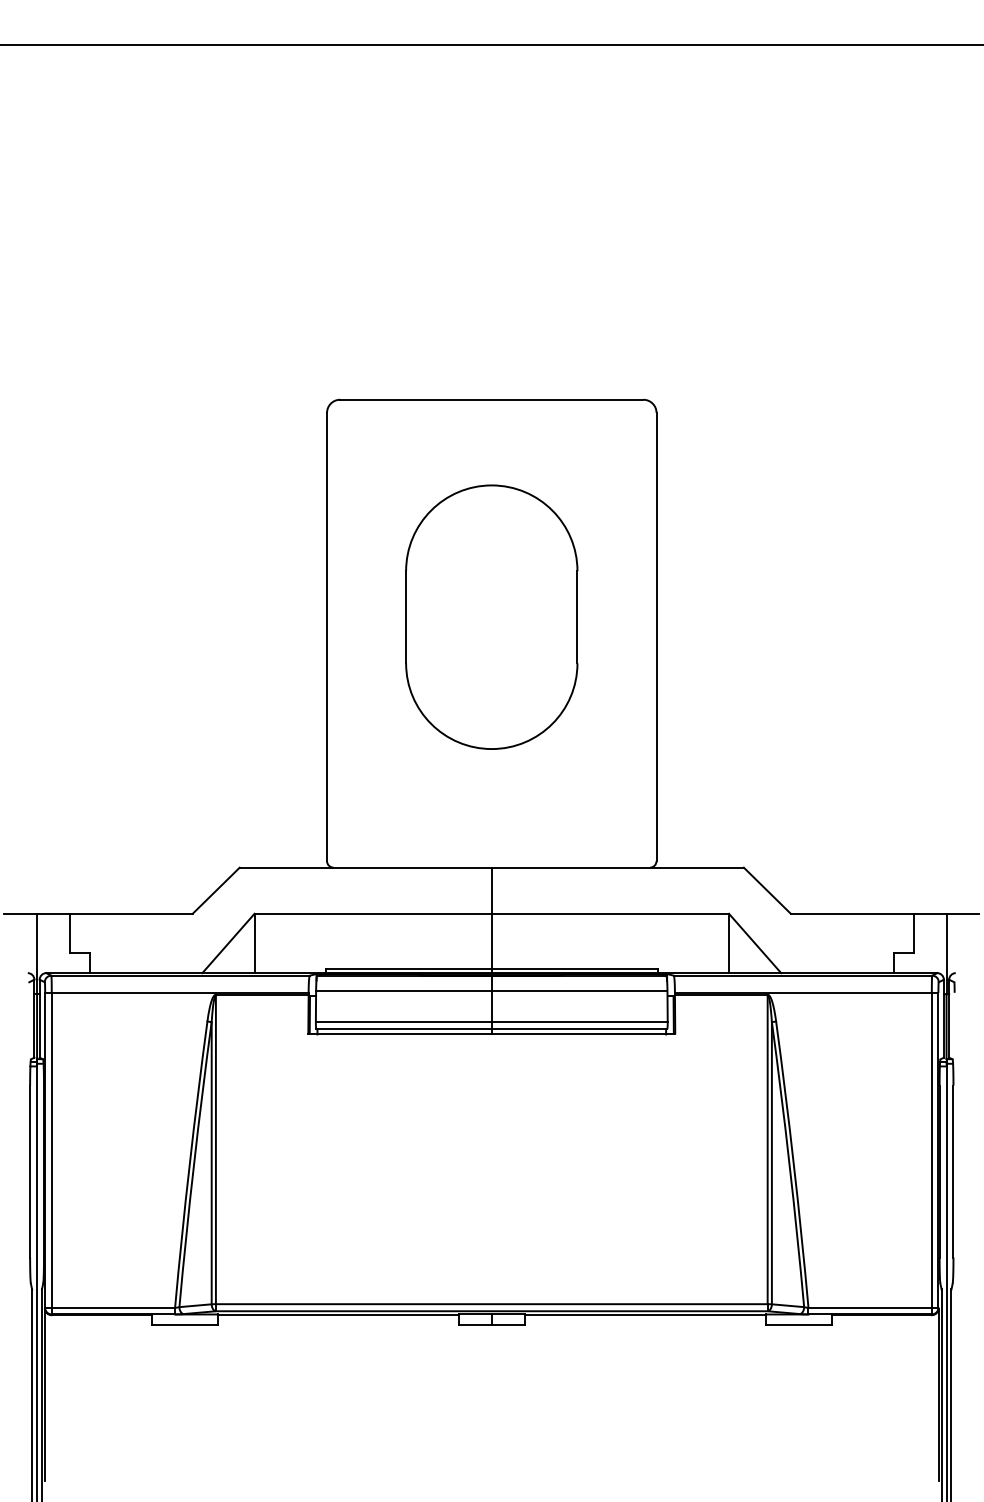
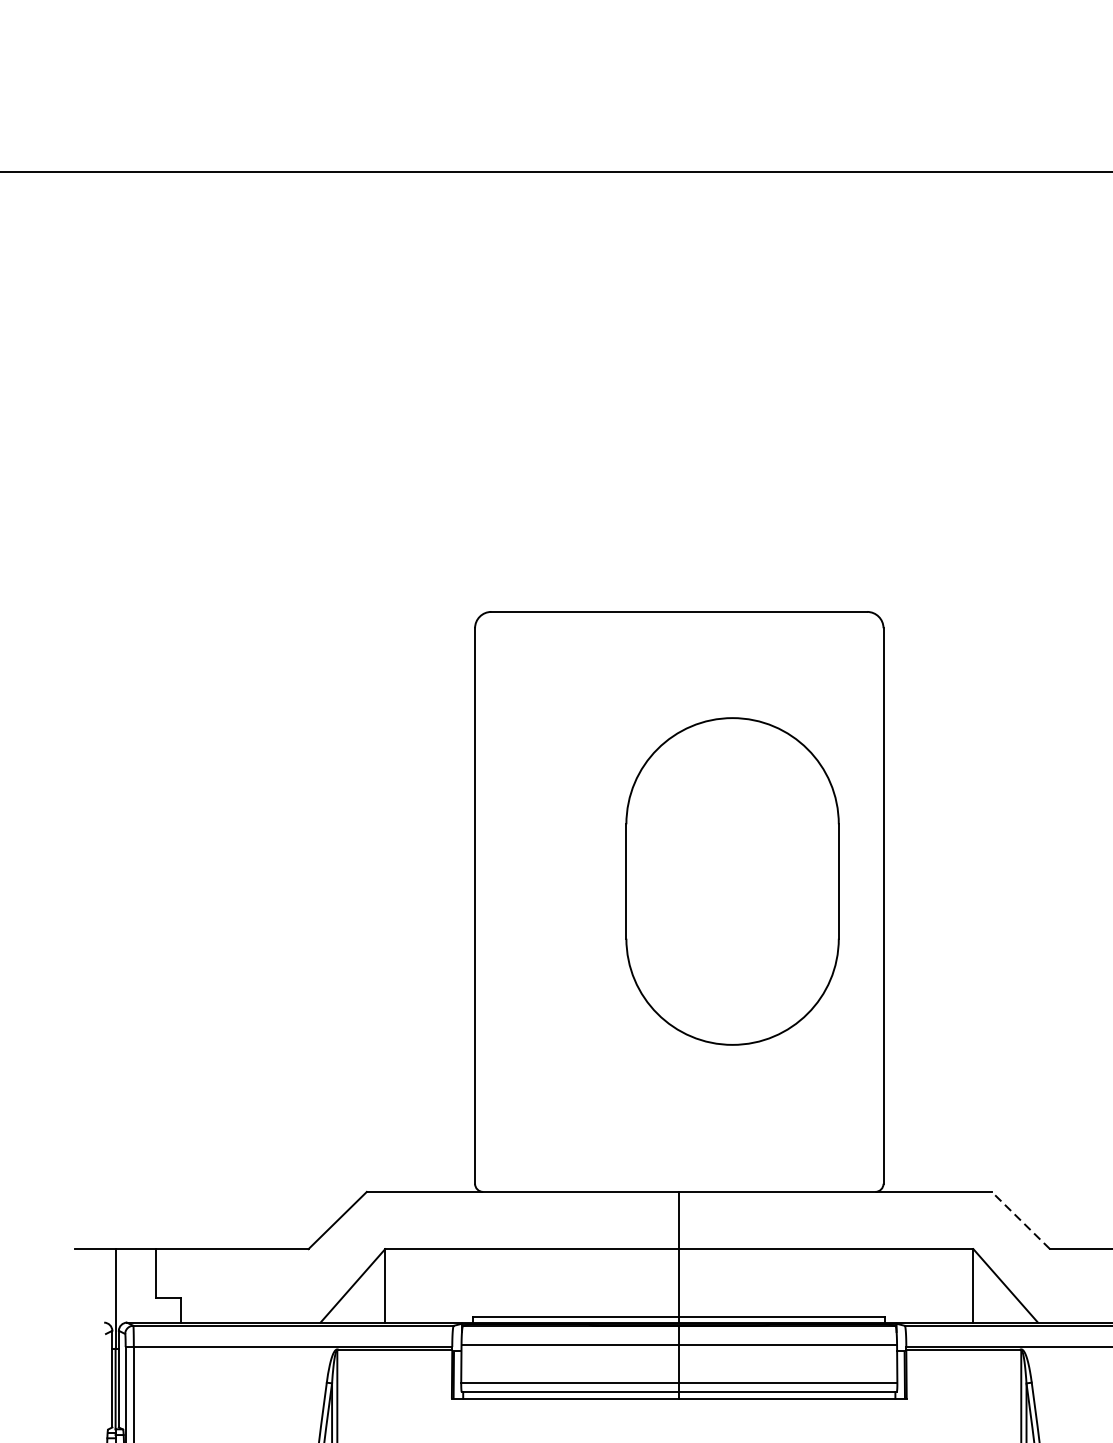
part: (491, 616) -> (732, 880), moved
line: (767, 890) -> (1021, 1220), solid -> dashed

